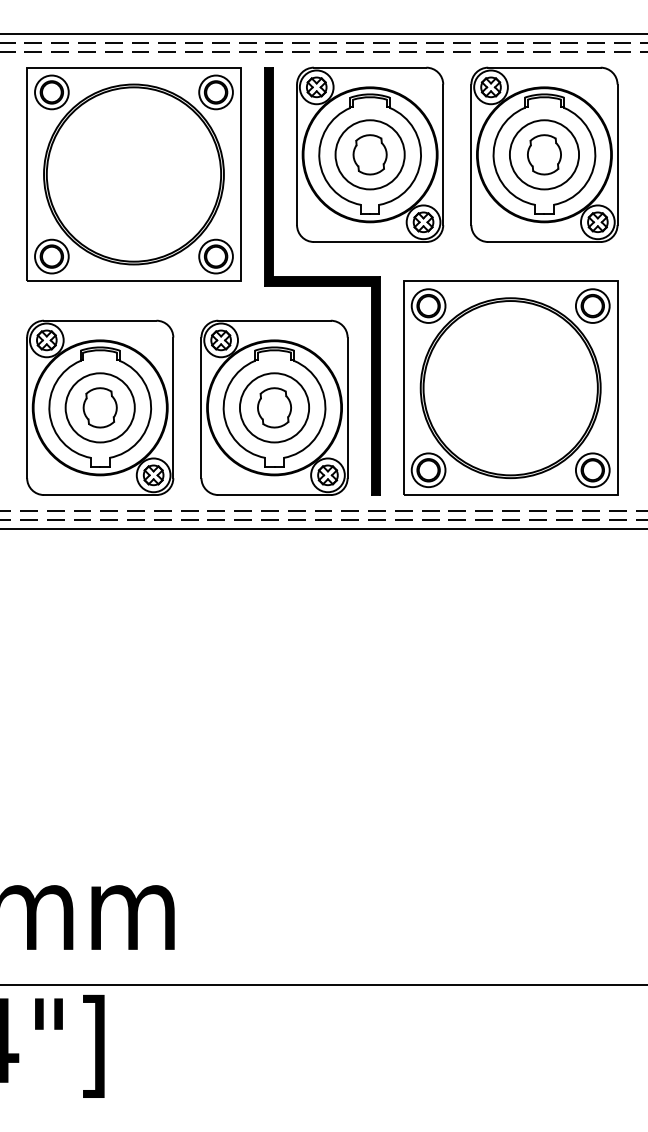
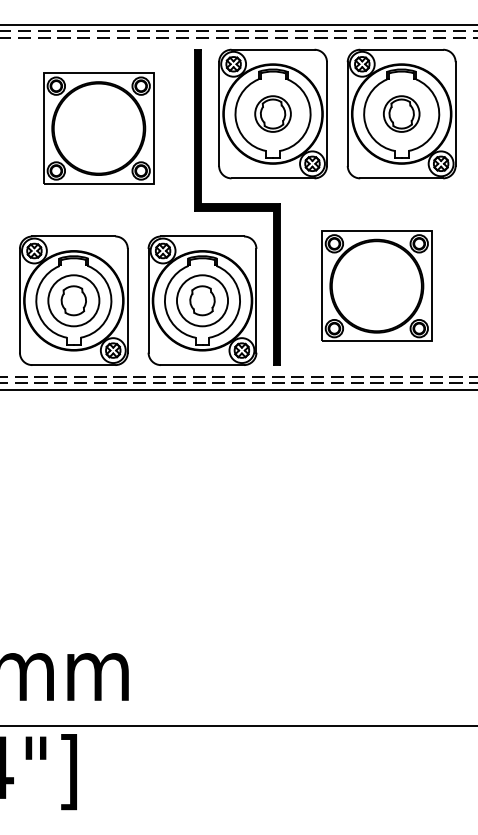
circle: (369, 154) -> (272, 113), size x0.7
circle: (544, 154) -> (401, 113), size x0.7
part: (133, 174) -> (98, 128), size x0.7
part: (510, 387) -> (376, 285), size x0.7

